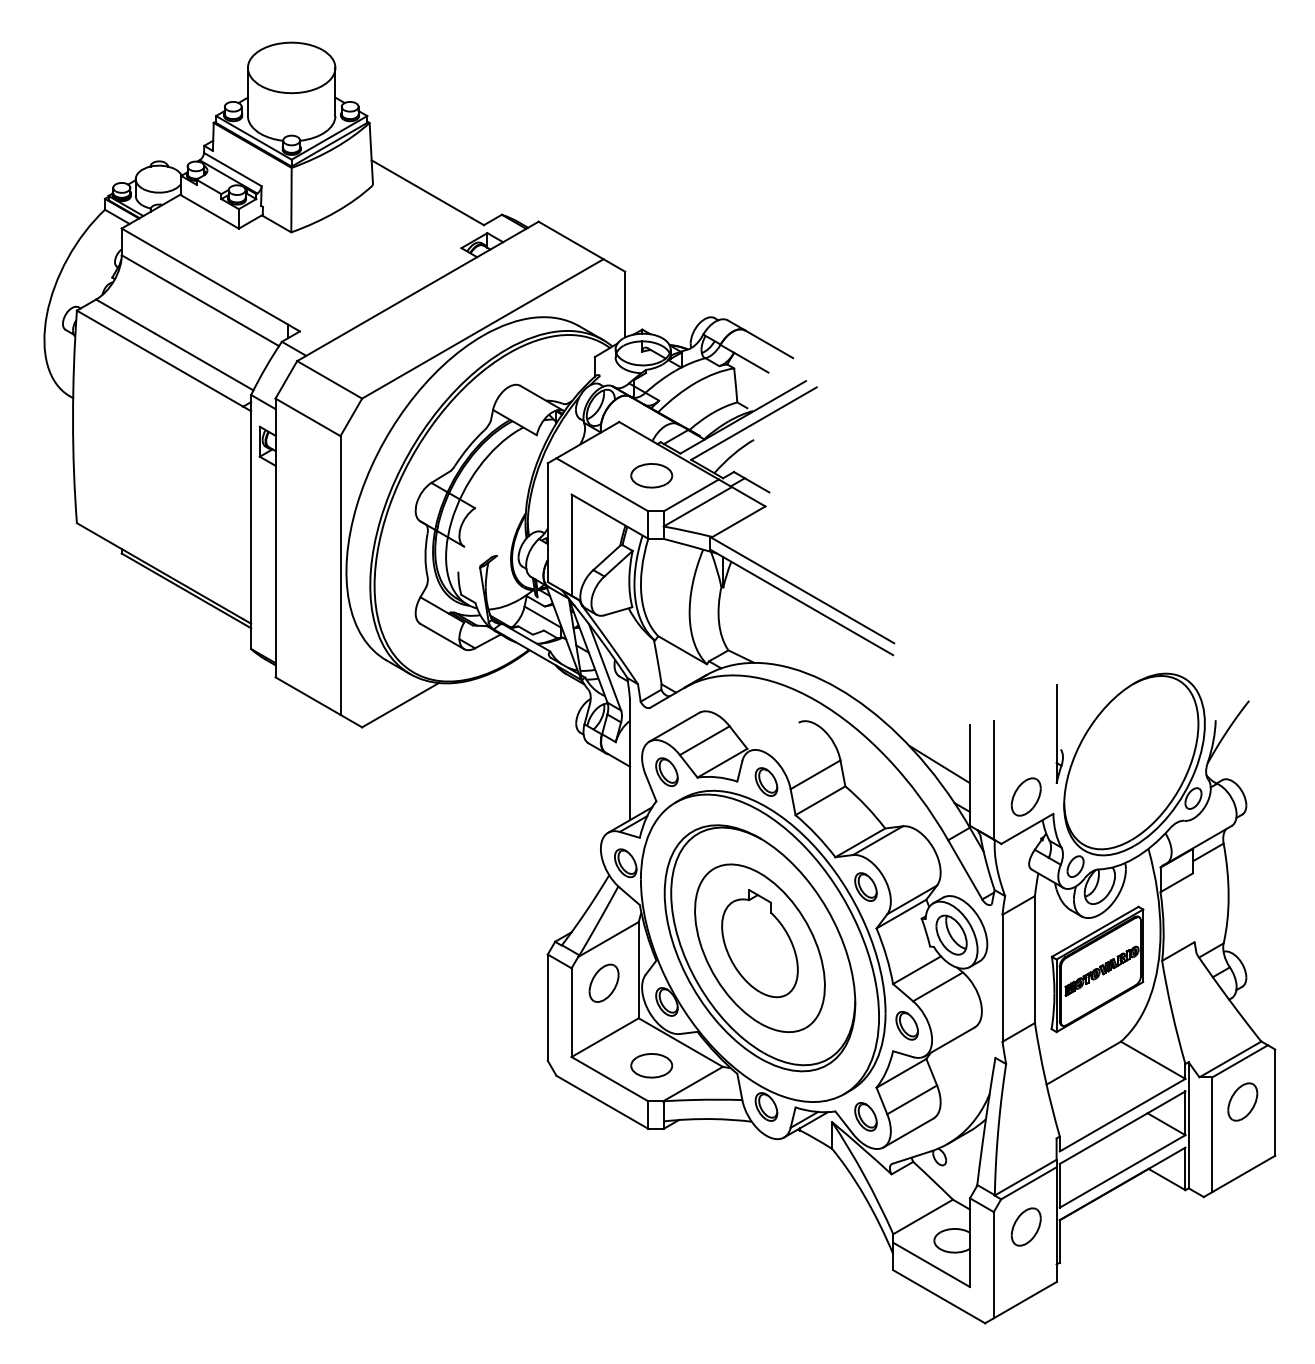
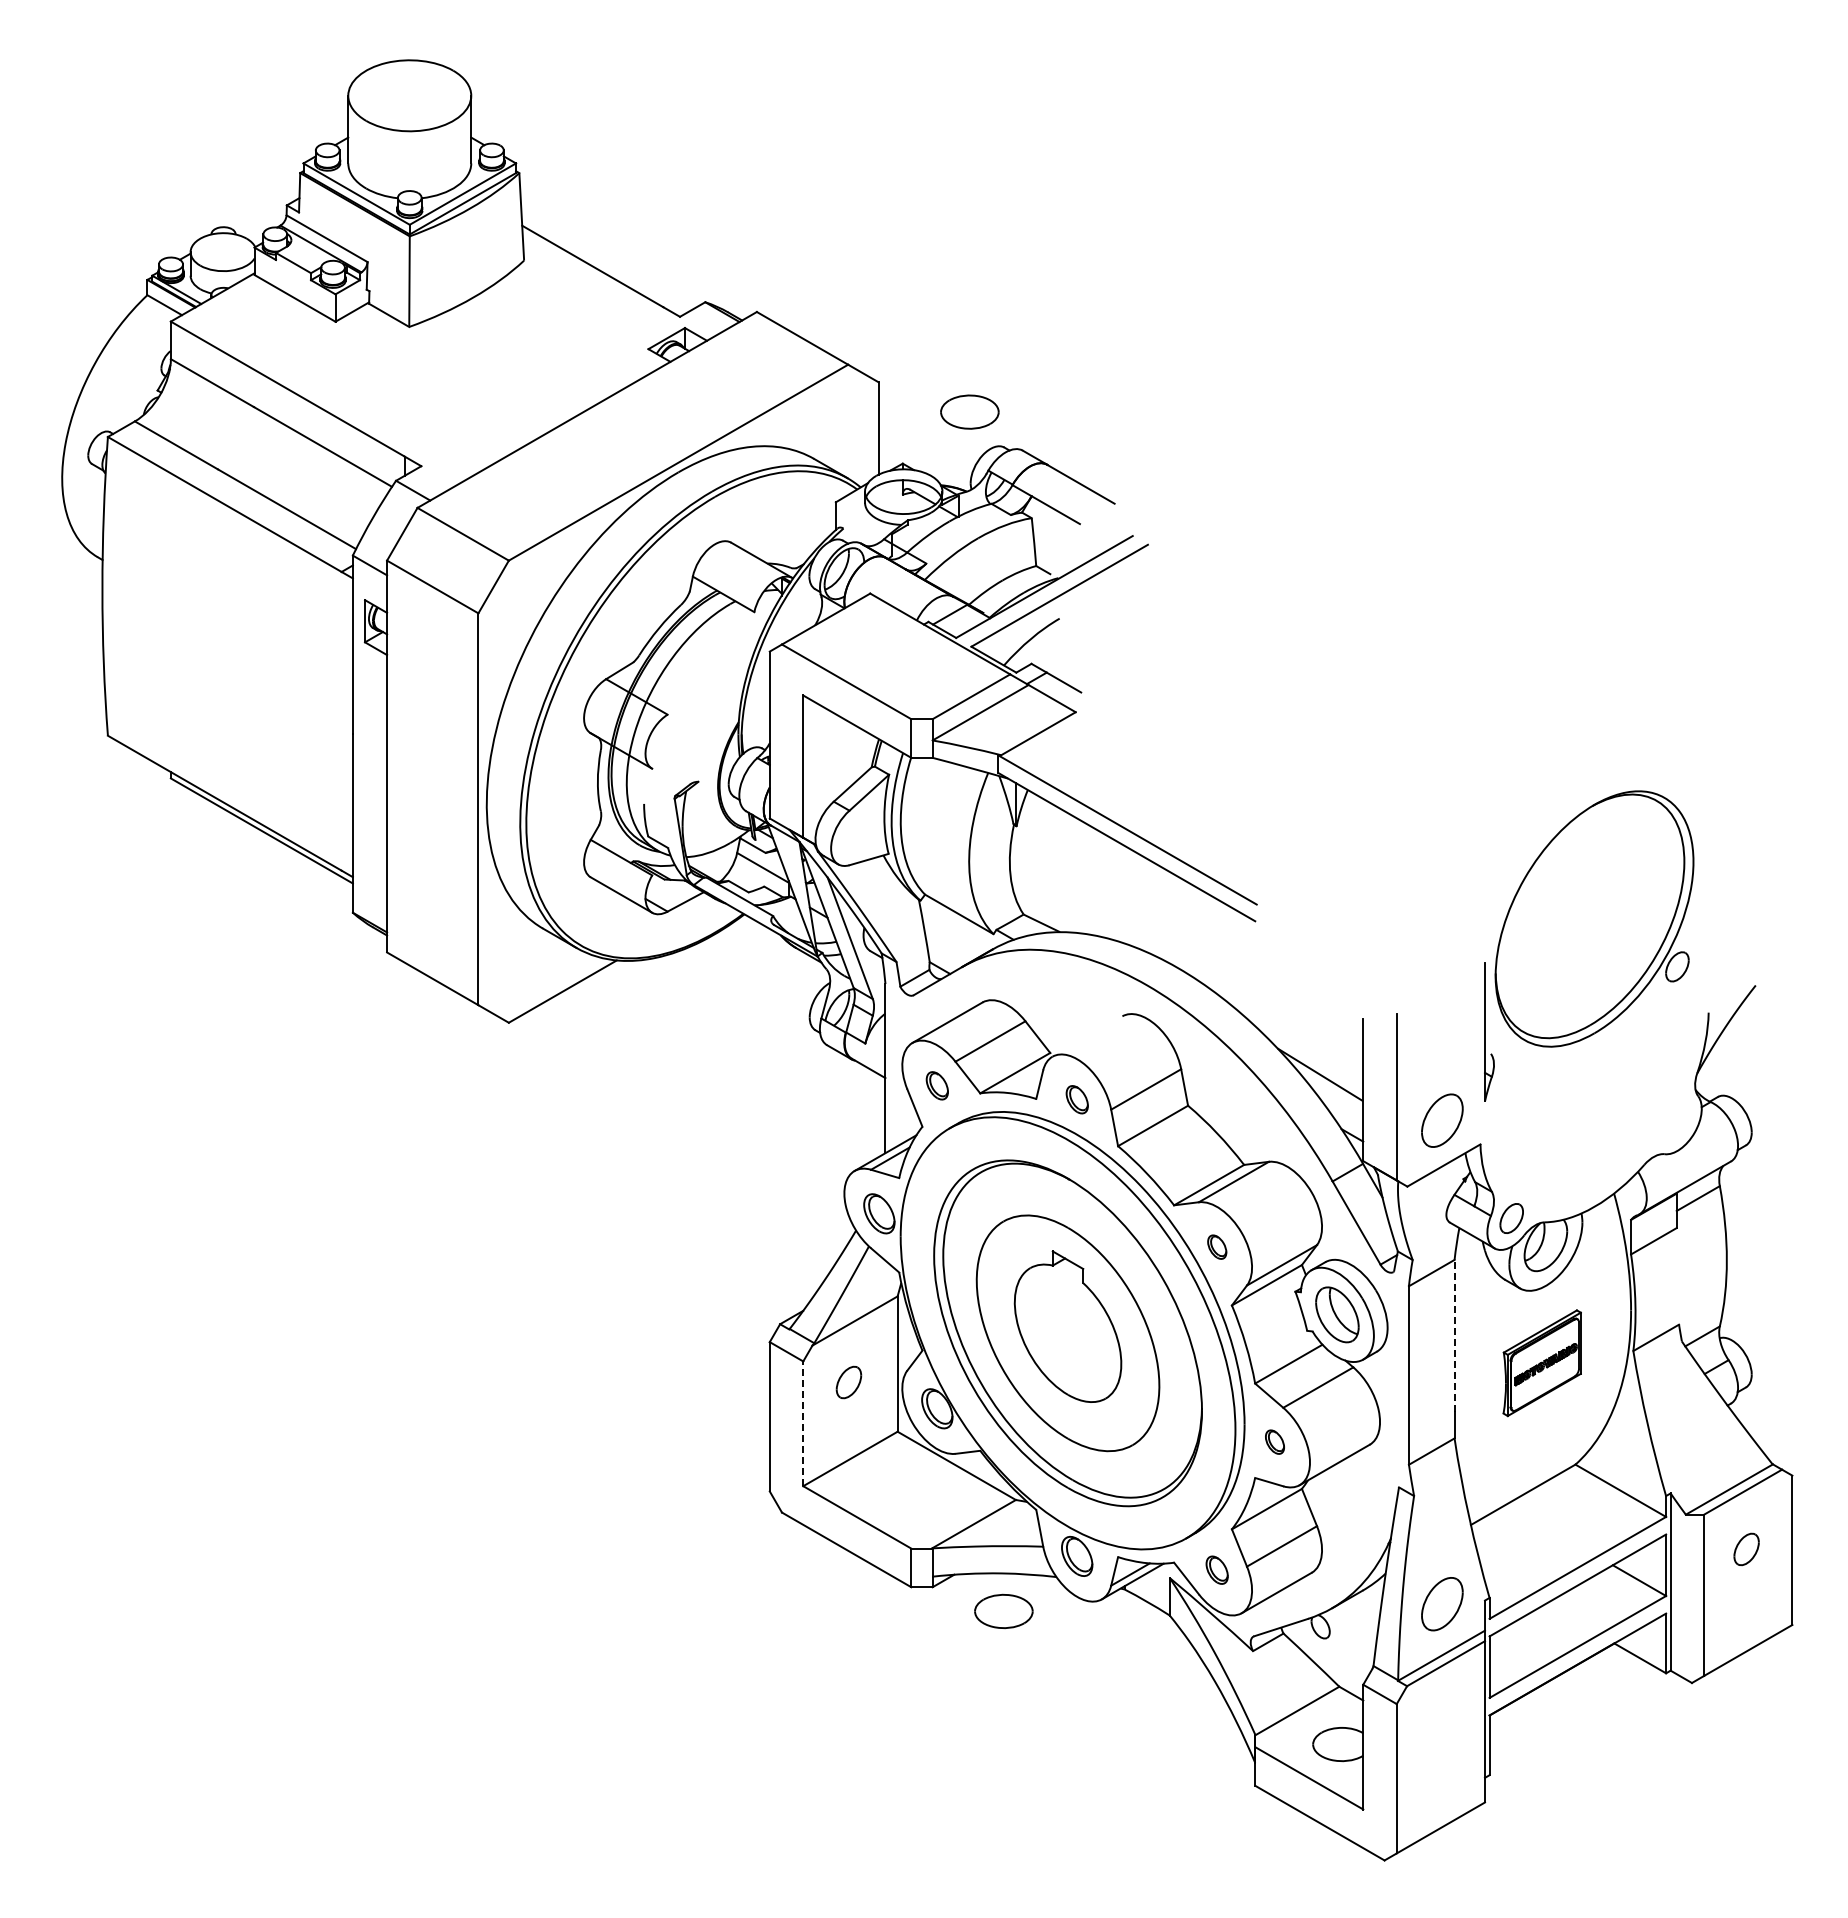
part: (651, 475) -> (969, 411), moved
part: (1134, 764) -> (1594, 918), moved
part: (667, 771) -> (937, 1085), size x0.7
part: (766, 781) -> (1077, 1099), size x0.7
part: (866, 886) -> (1217, 1246), size x0.6
line: (1034, 949) -> (1454, 1335), solid -> dashed
part: (1096, 969) -> (1541, 1363), size x0.6
part: (603, 983) -> (848, 1382), size x0.6
line: (571, 1012) -> (803, 1423), solid -> dashed
part: (906, 1025) -> (1274, 1441), size x0.6
part: (651, 1065) -> (1003, 1610), moved
part: (1242, 1102) -> (1746, 1549), size x0.6
part: (866, 1116) -> (1217, 1569), size x0.7
part: (1026, 1227) -> (1442, 1604), moved

